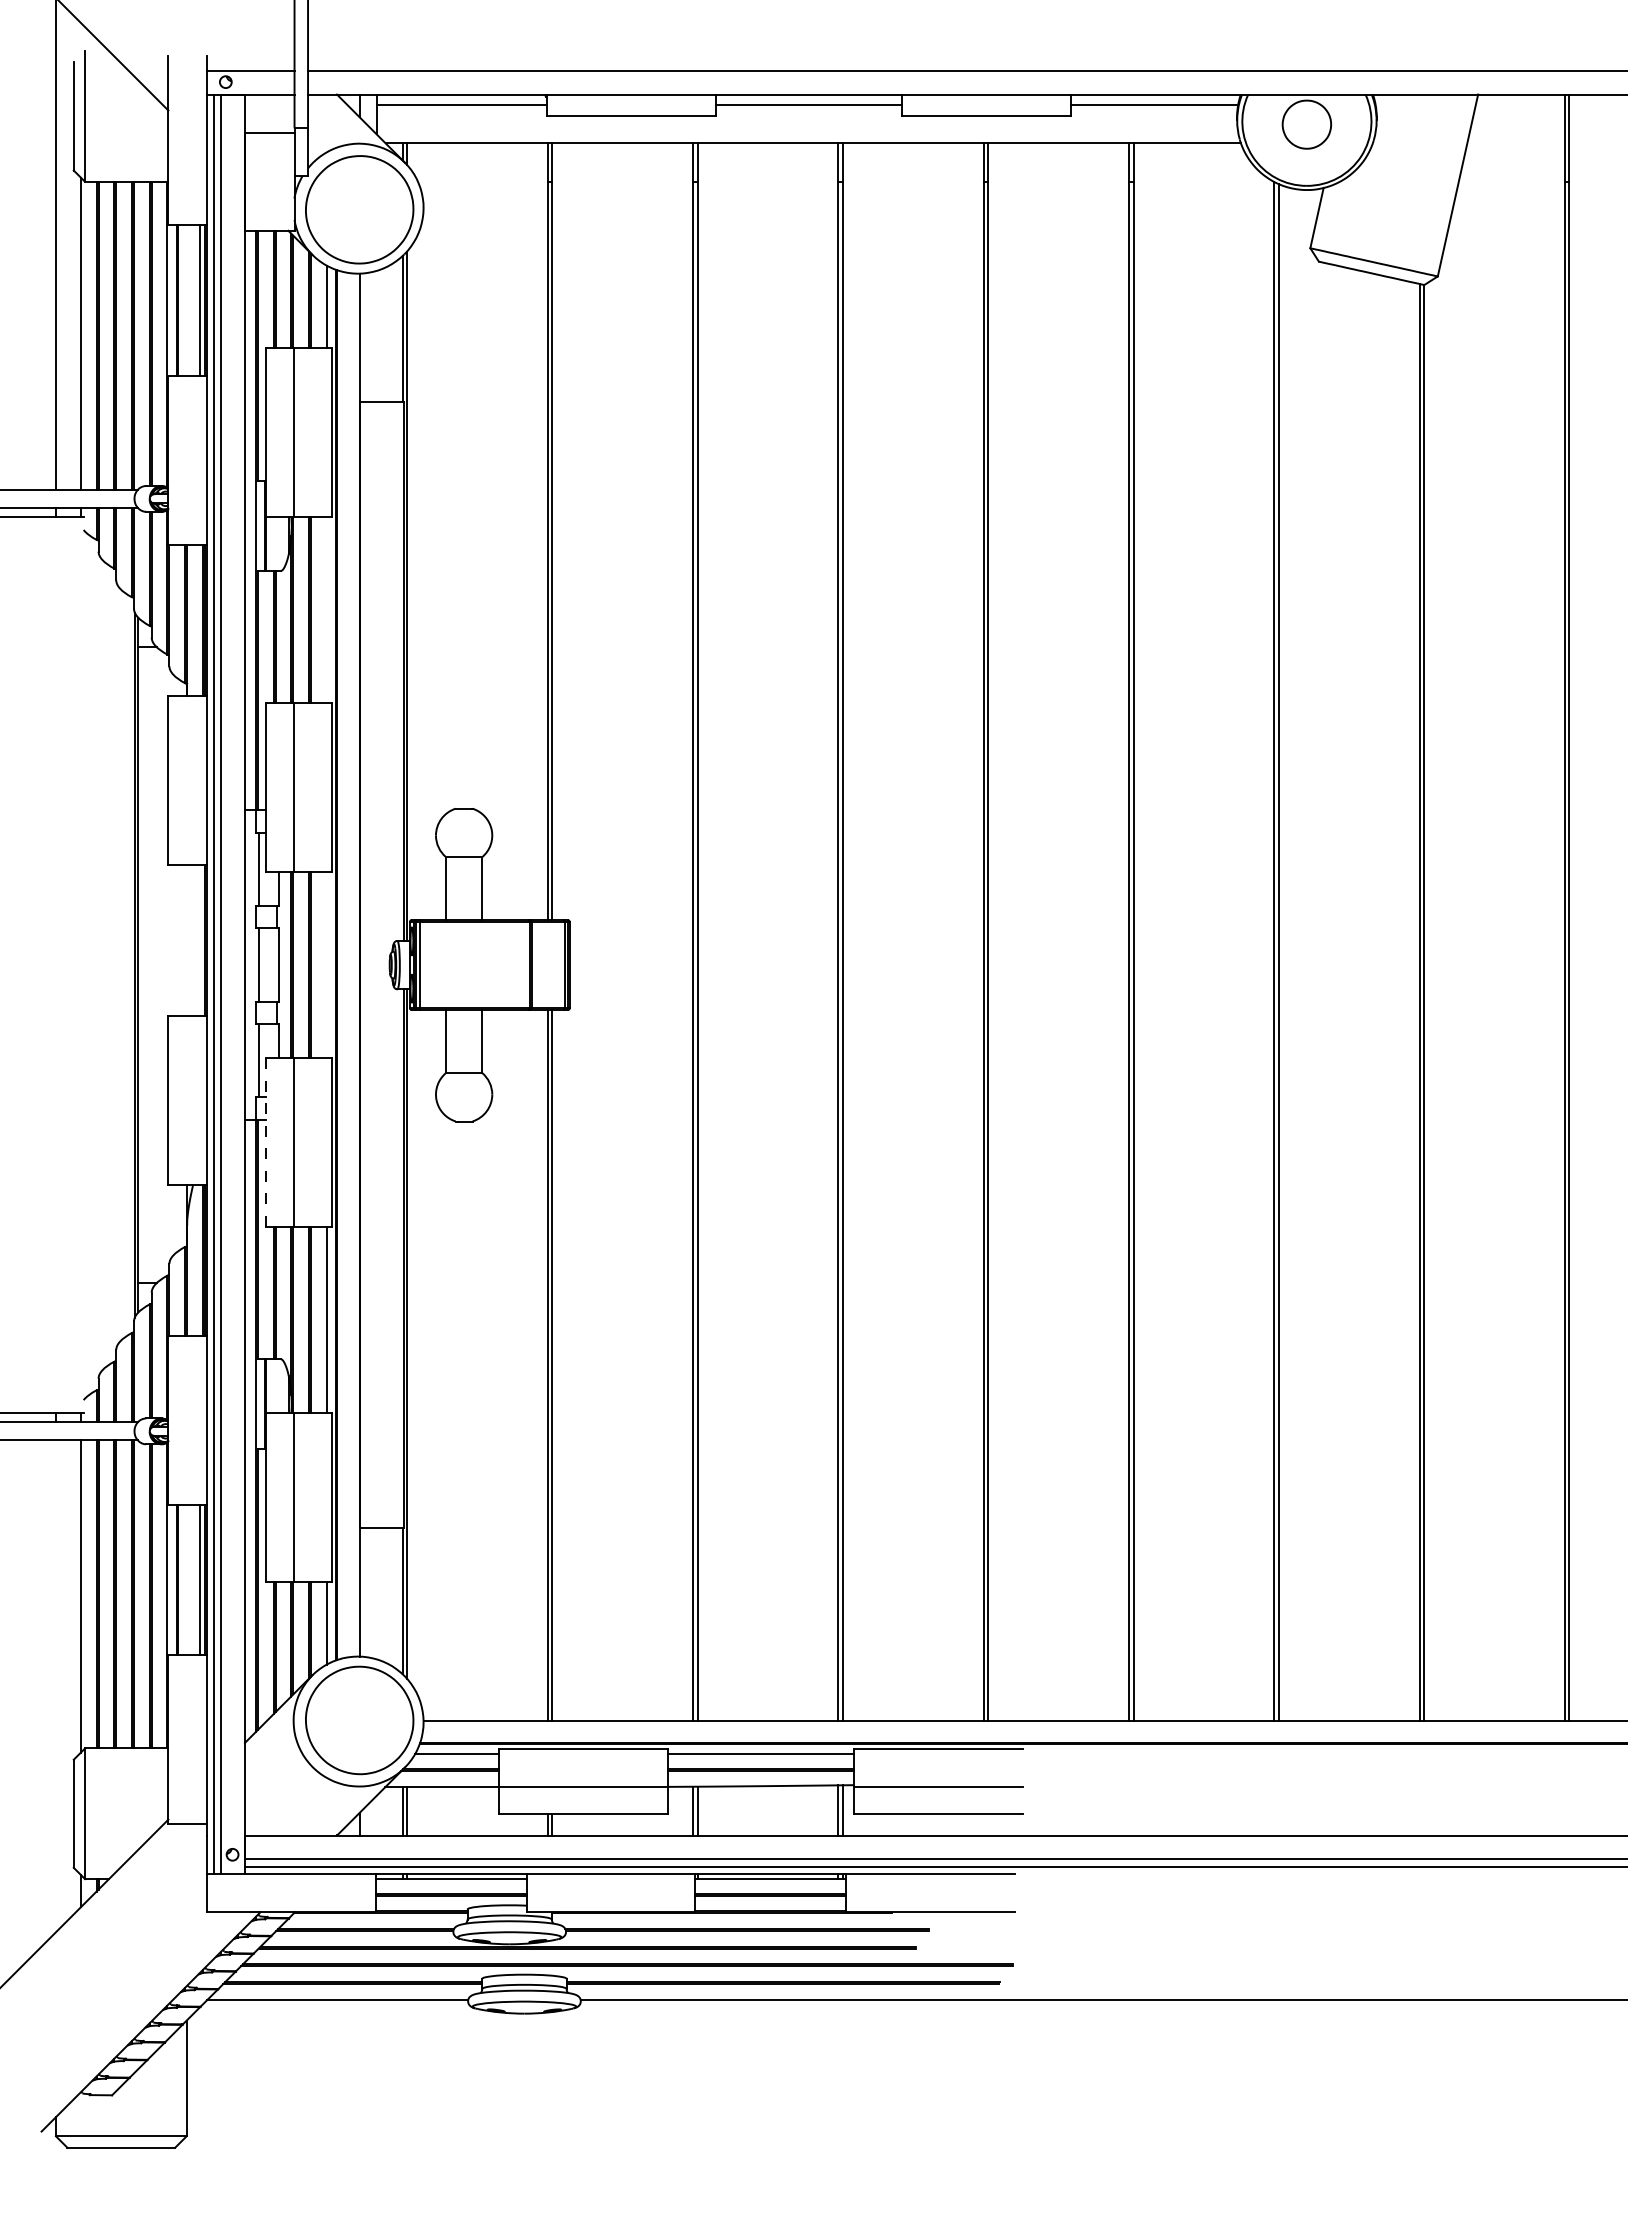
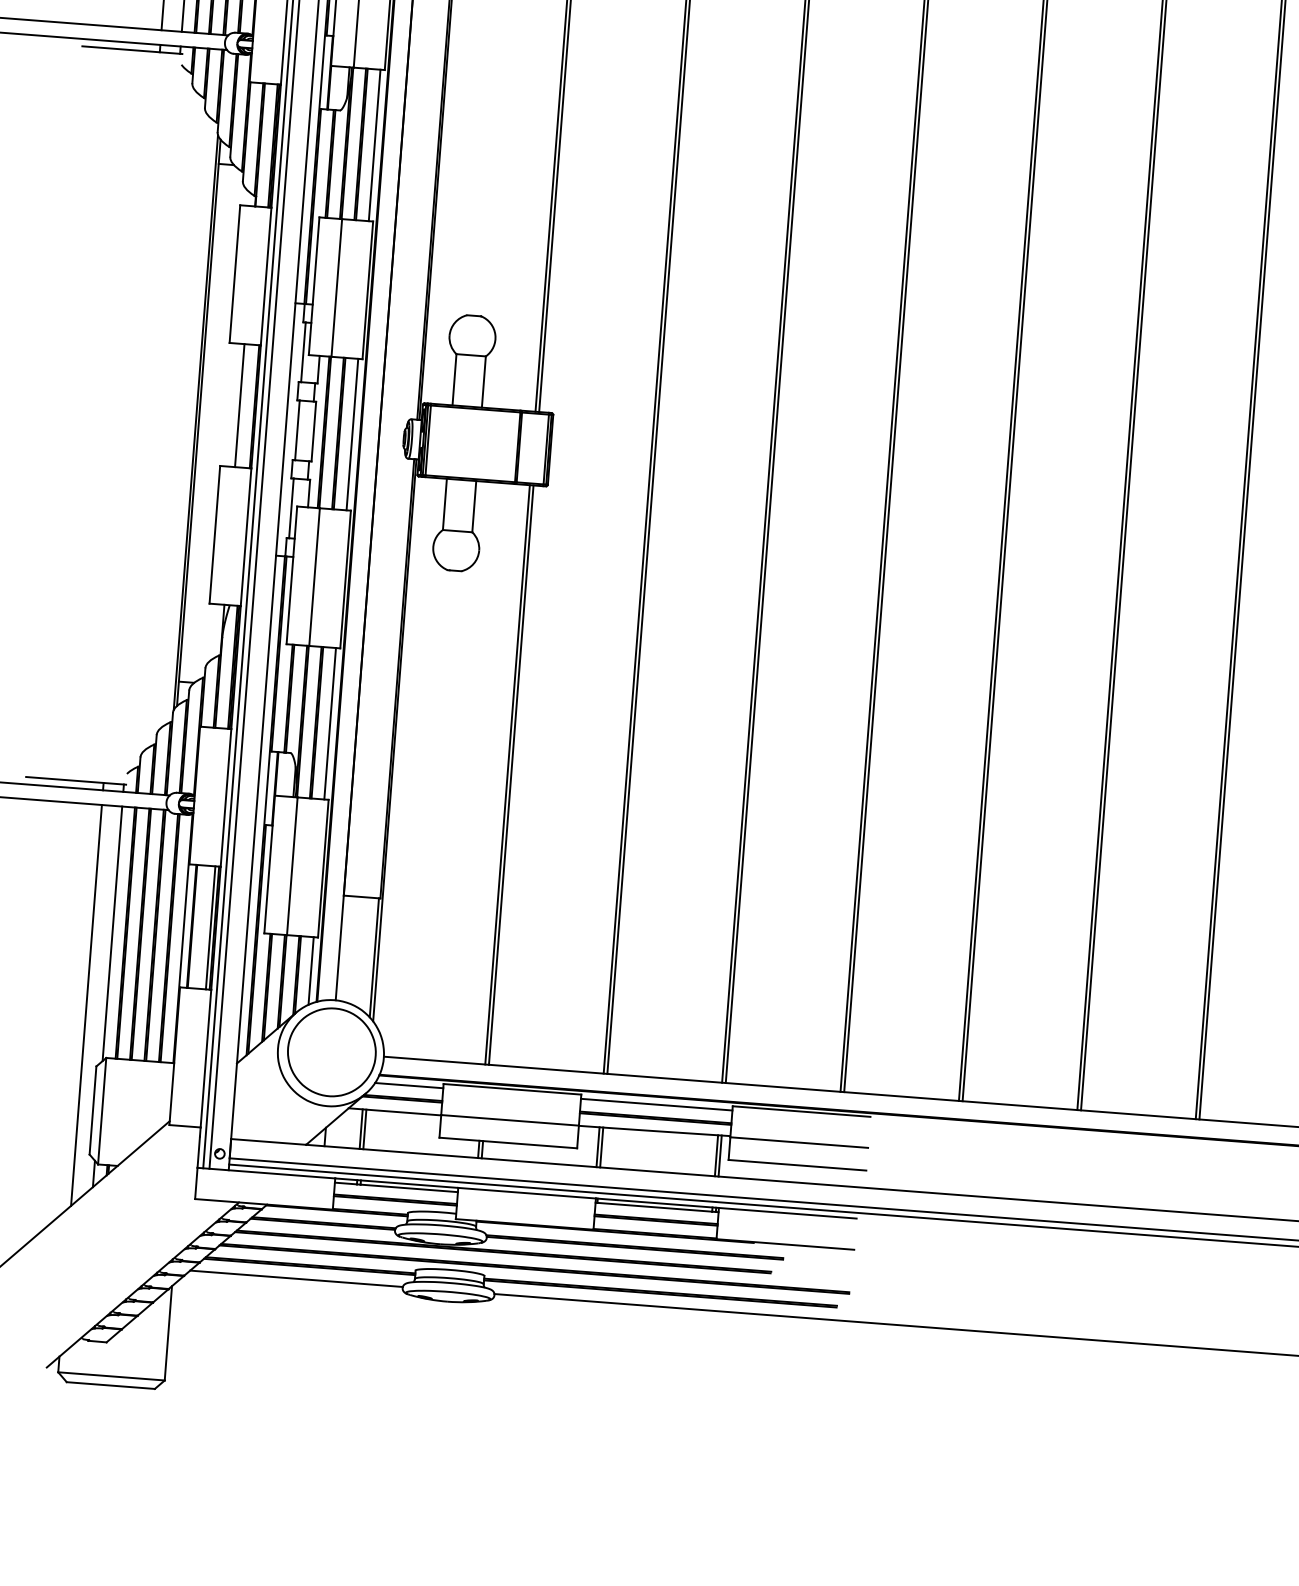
line: (326, 610) -> (374, 145), added
line: (186, 939) -> (239, 404), added
line: (326, 964) -> (352, 434), added
line: (266, 1141) -> (292, 574), dashed -> solid
line: (56, 1686) -> (86, 1005), added

